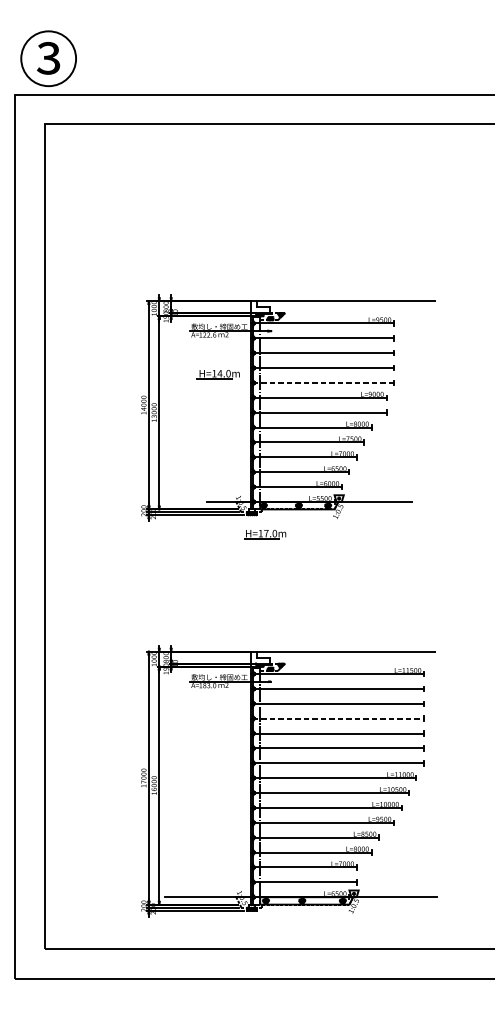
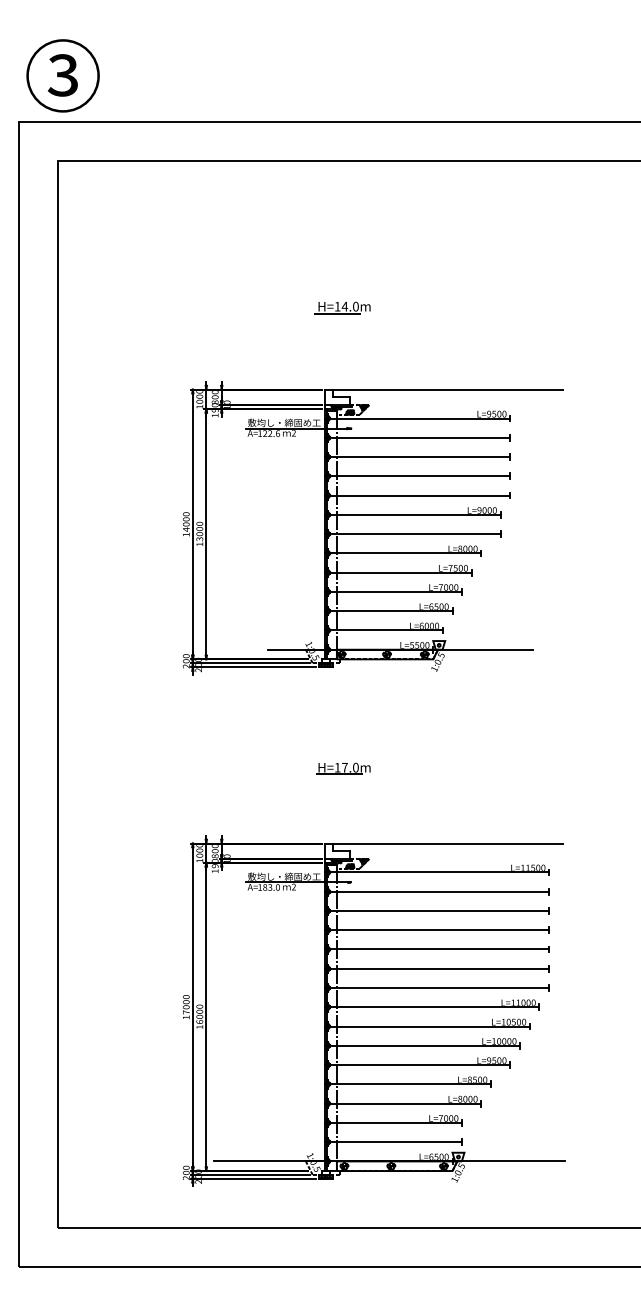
part: (218, 374) -> (342, 307), moved
line: (323, 382) -> (418, 495), dashed -> solid
part: (265, 534) -> (343, 768), moved
line: (338, 718) -> (438, 930), dashed -> solid

